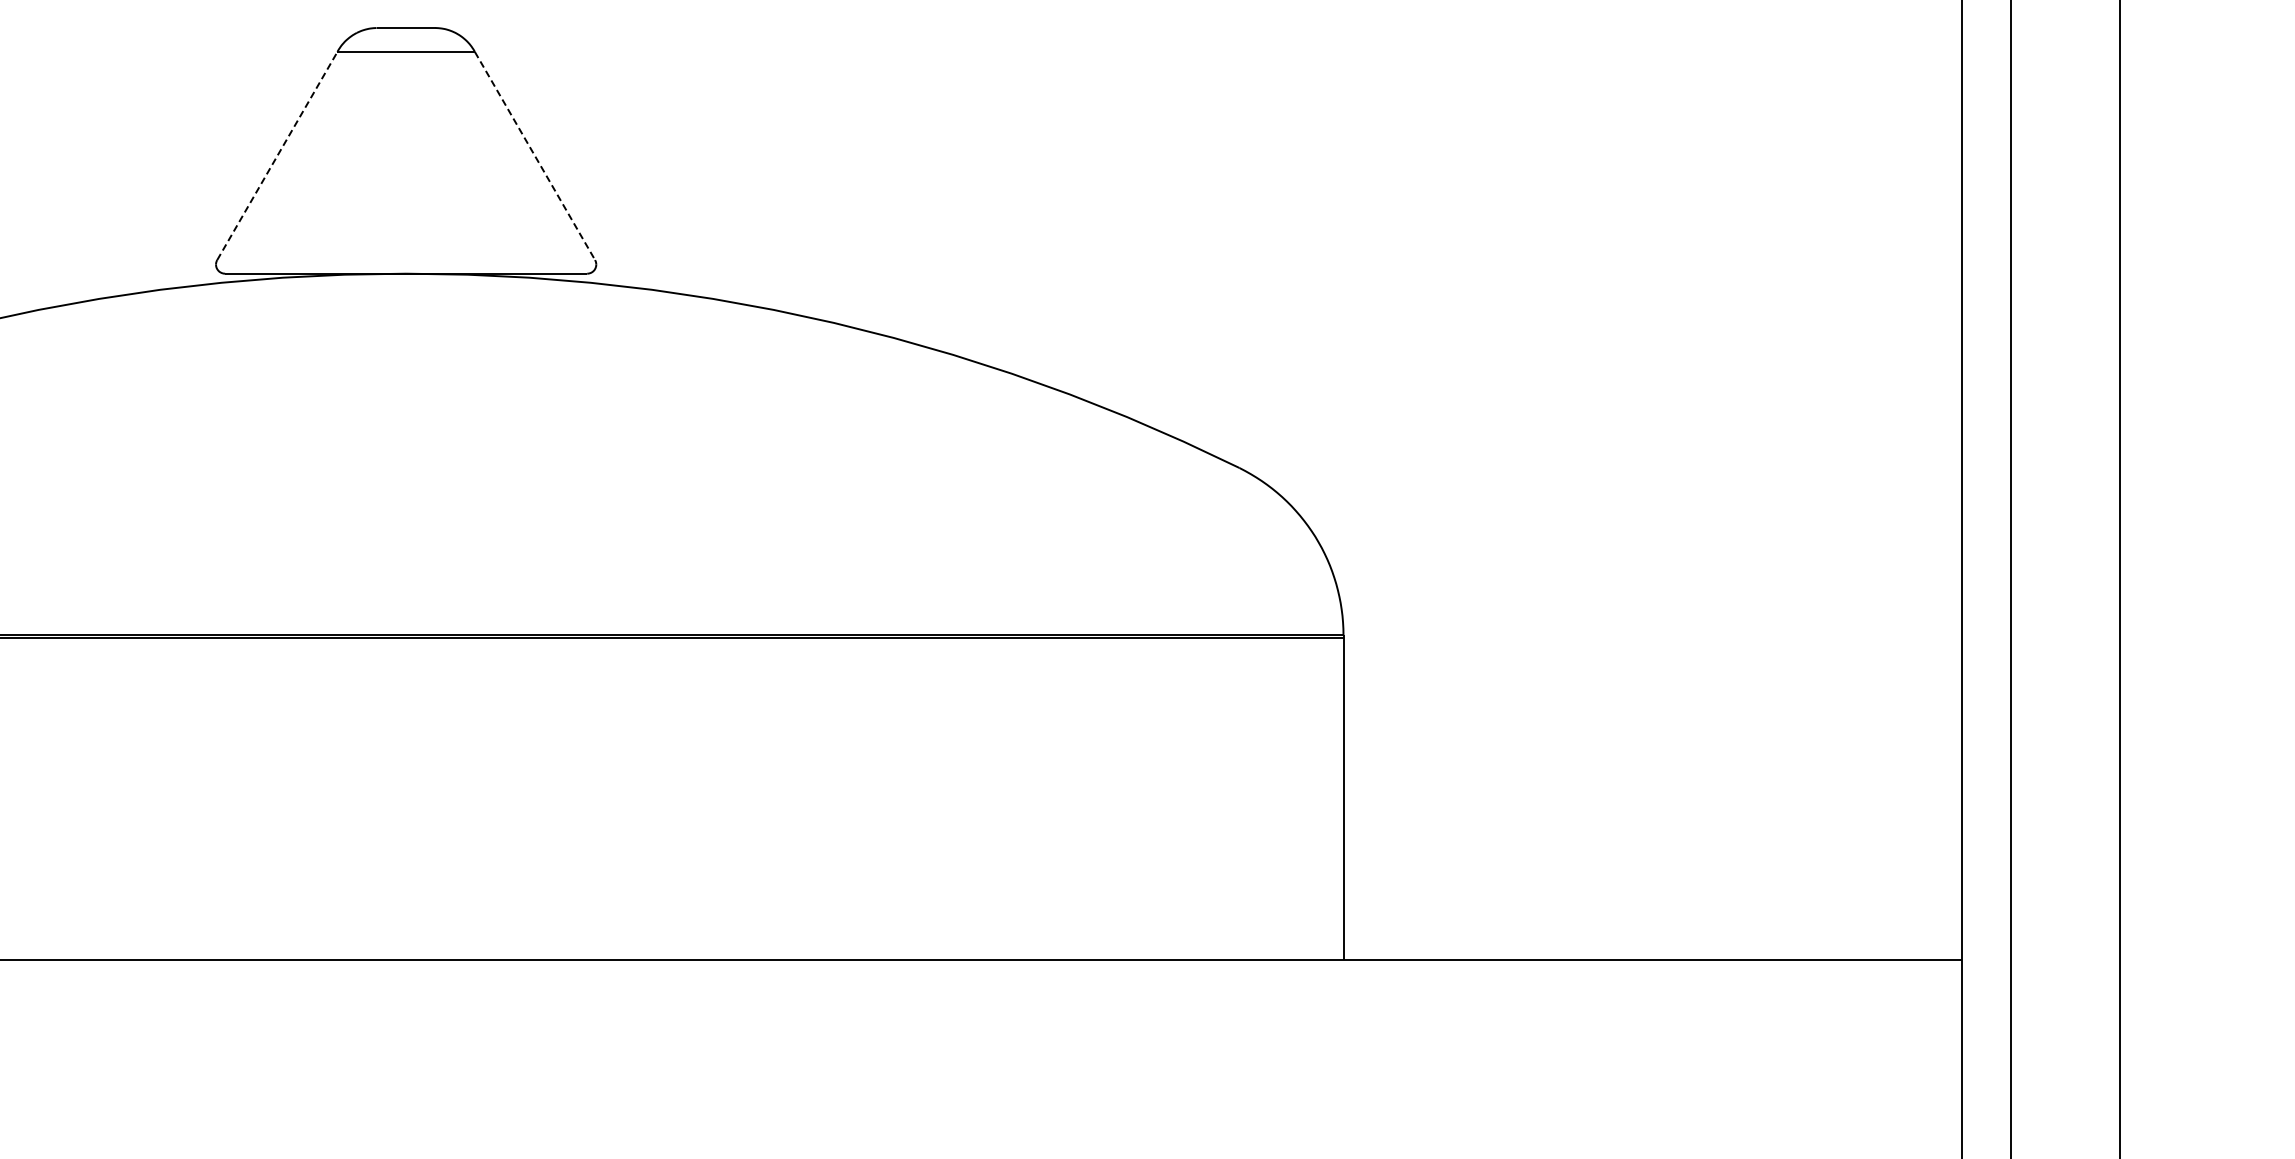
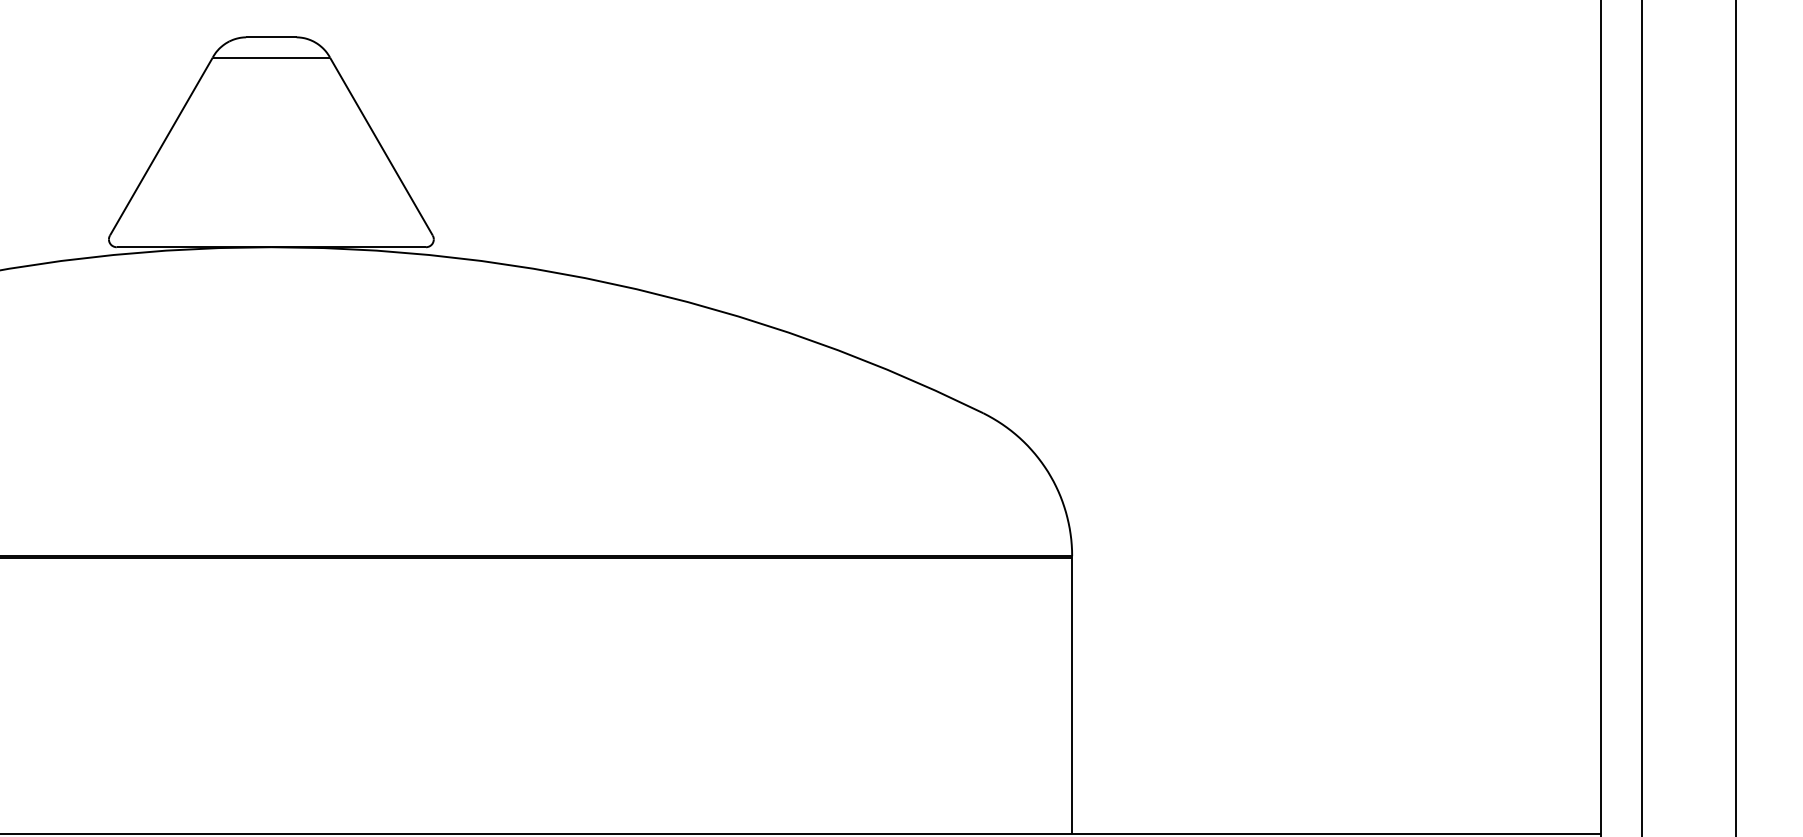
line: (277, 155) -> (161, 146), dashed -> solid
line: (535, 156) -> (381, 147), dashed -> solid

